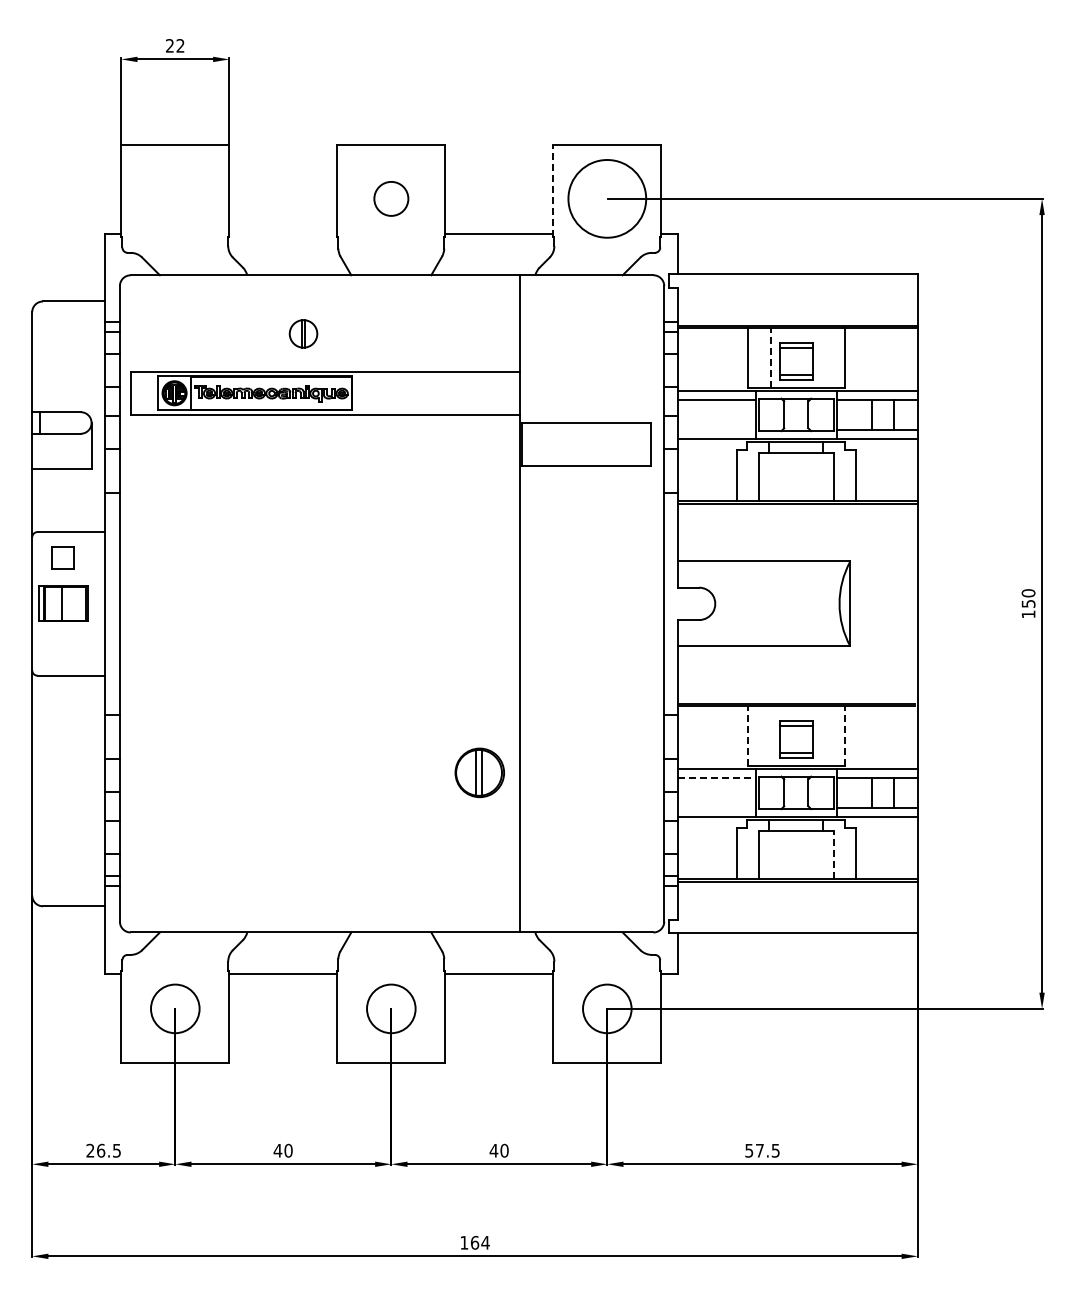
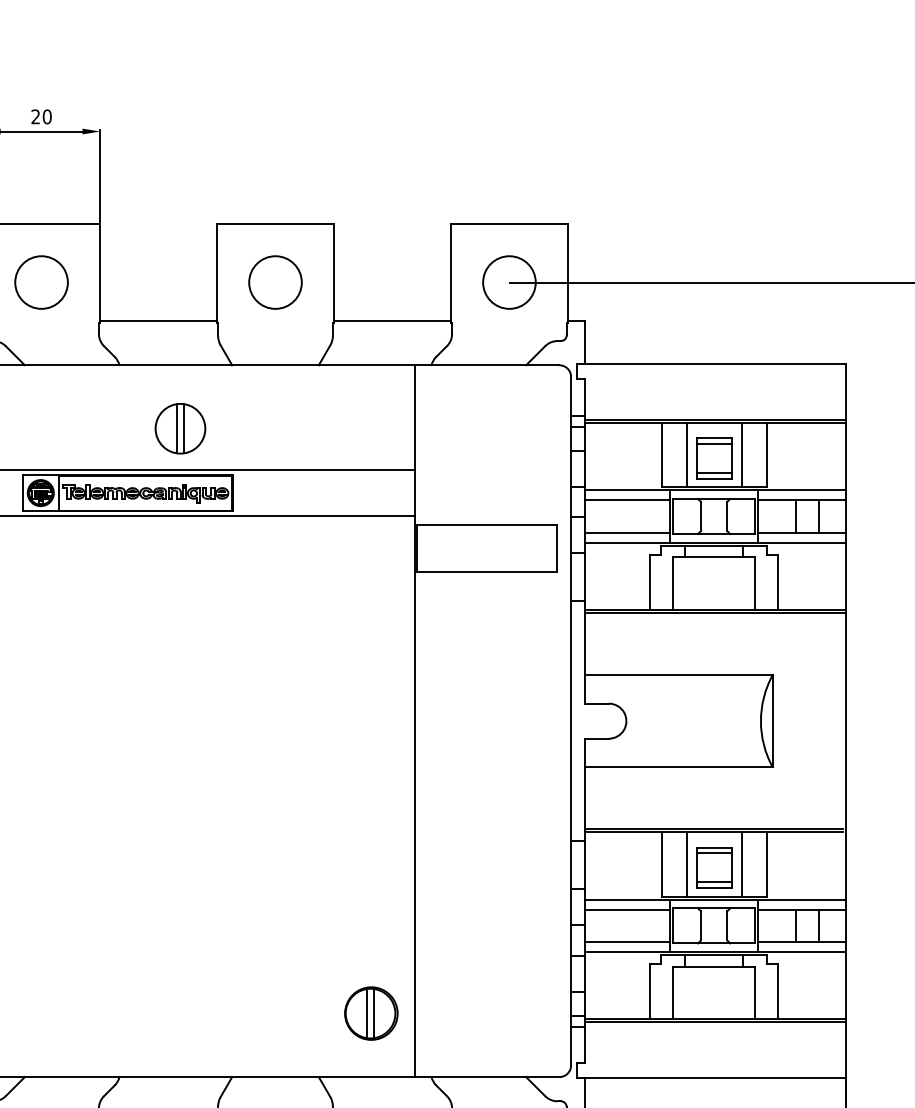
text: (180, 45) -> (47, 116), 22 -> 20
line: (553, 190) -> (451, 273), dashed -> solid
circle: (175, 198) -> (41, 282), added
circle: (391, 198) -> (275, 282), size x1.43
circle: (607, 198) -> (509, 282), size x0.62
line: (283, 233) -> (158, 320), added
part: (303, 333) -> (180, 428), size x1.67
line: (821, 357) -> (741, 454), added
line: (770, 358) -> (686, 455), dashed -> solid
line: (716, 429) -> (627, 532), added
line: (770, 735) -> (686, 863), added
line: (821, 735) -> (741, 863), added
line: (747, 736) -> (661, 864), dashed -> solid
line: (844, 736) -> (766, 864), dashed -> solid
part: (479, 772) -> (371, 1013), moved
line: (717, 777) -> (628, 909), dashed -> solid
line: (716, 807) -> (627, 941), added
line: (834, 854) -> (755, 992), dashed -> solid

